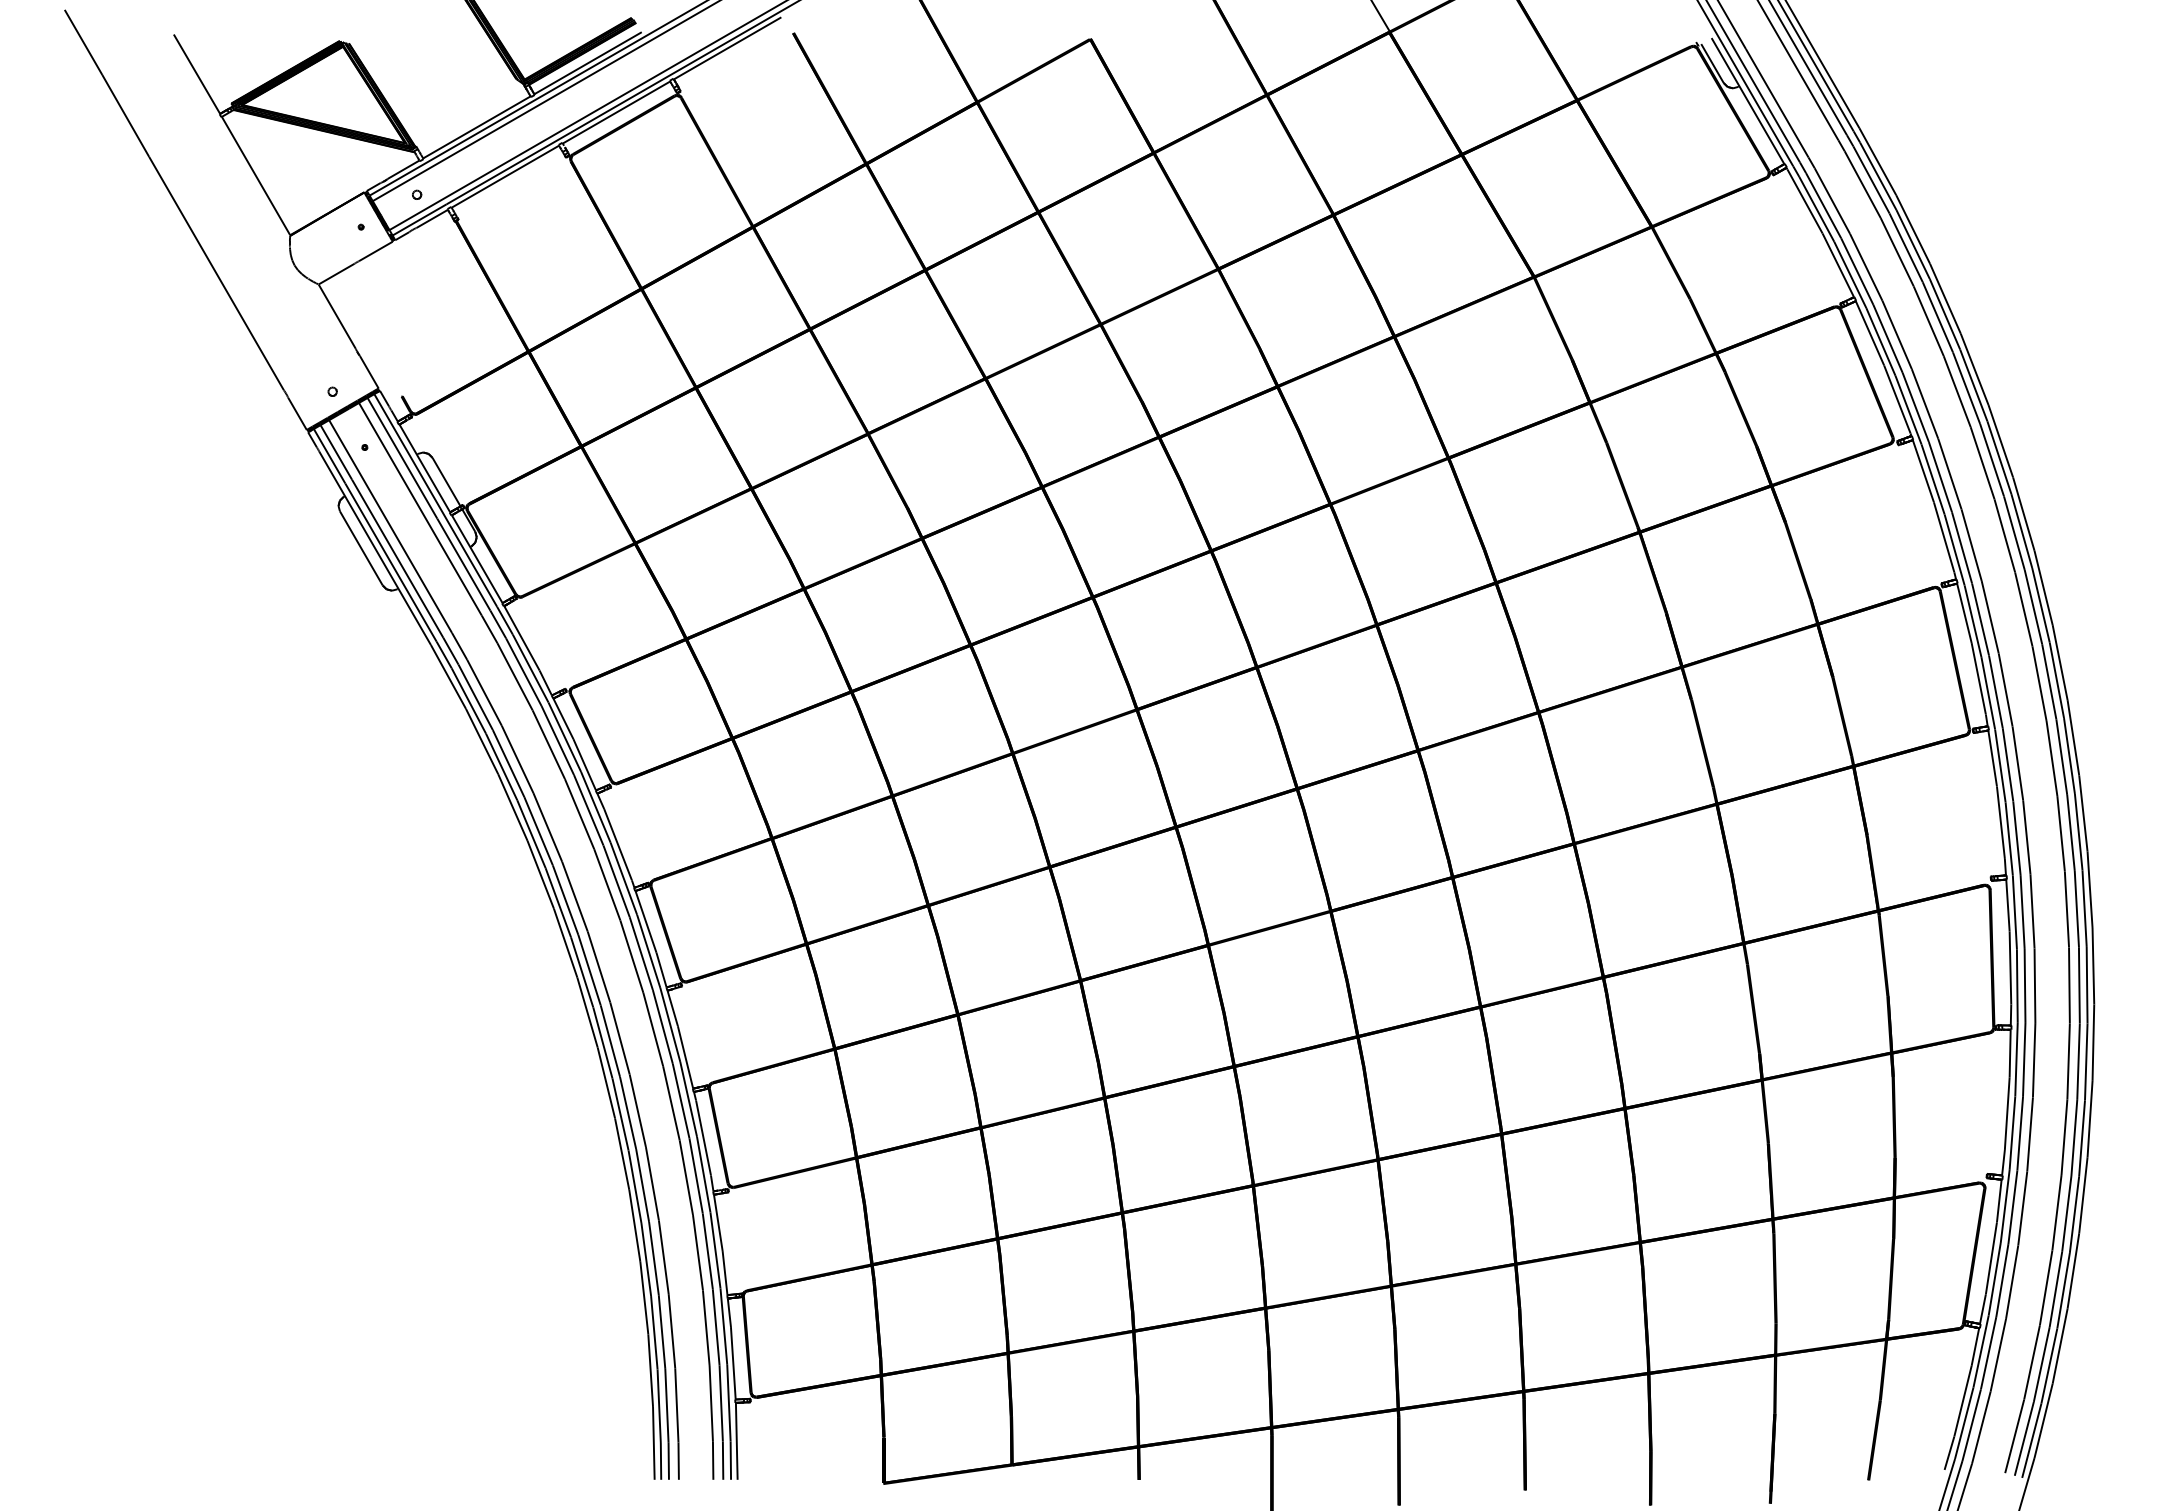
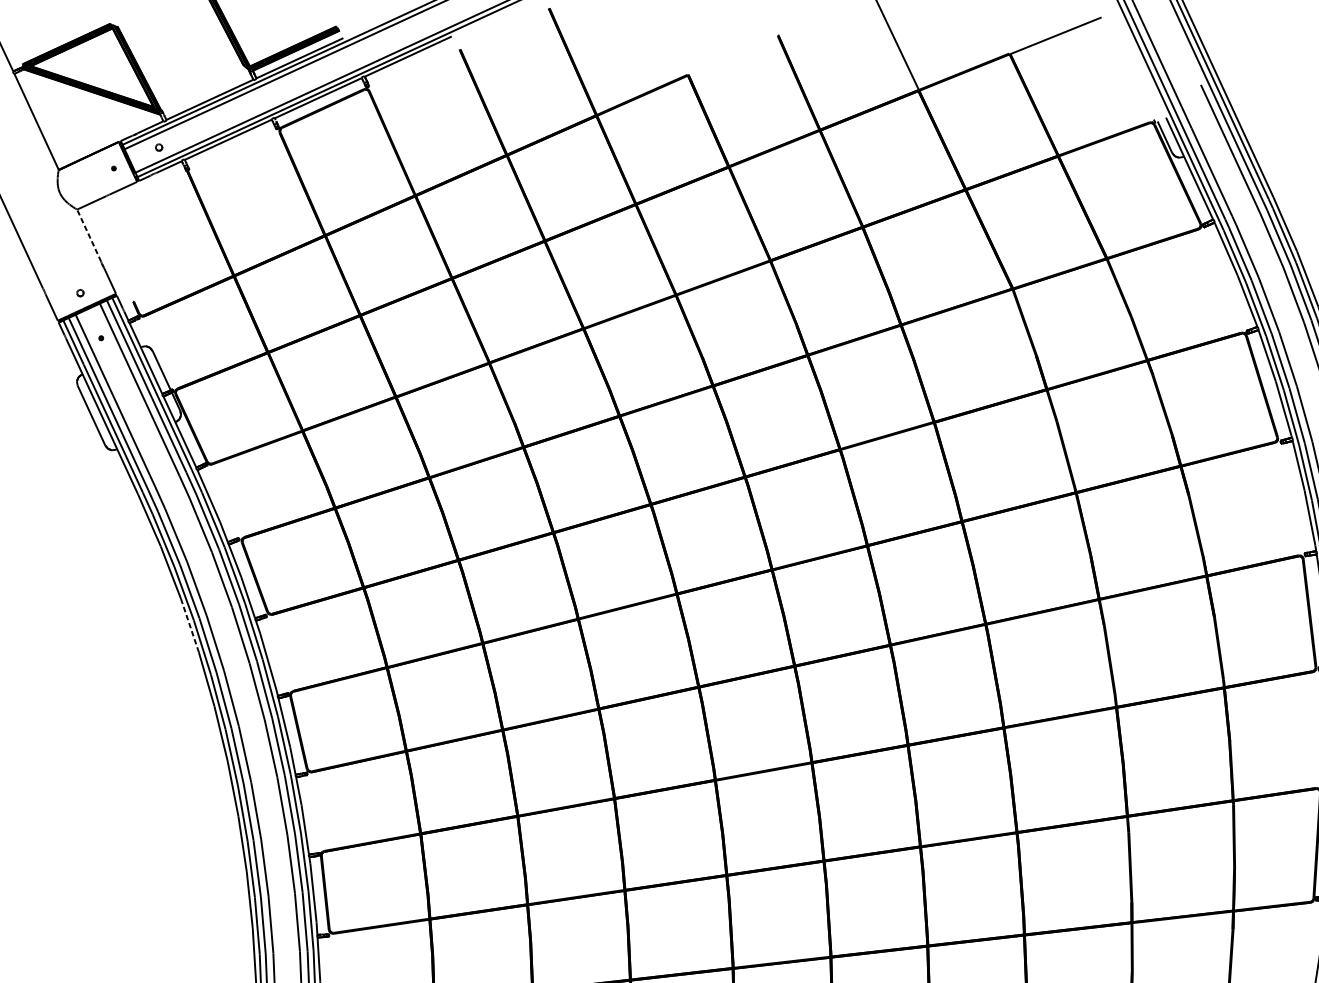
line: (336, 316) -> (88, 235), solid -> dashed
line: (513, 808) -> (190, 626), solid -> dashed

